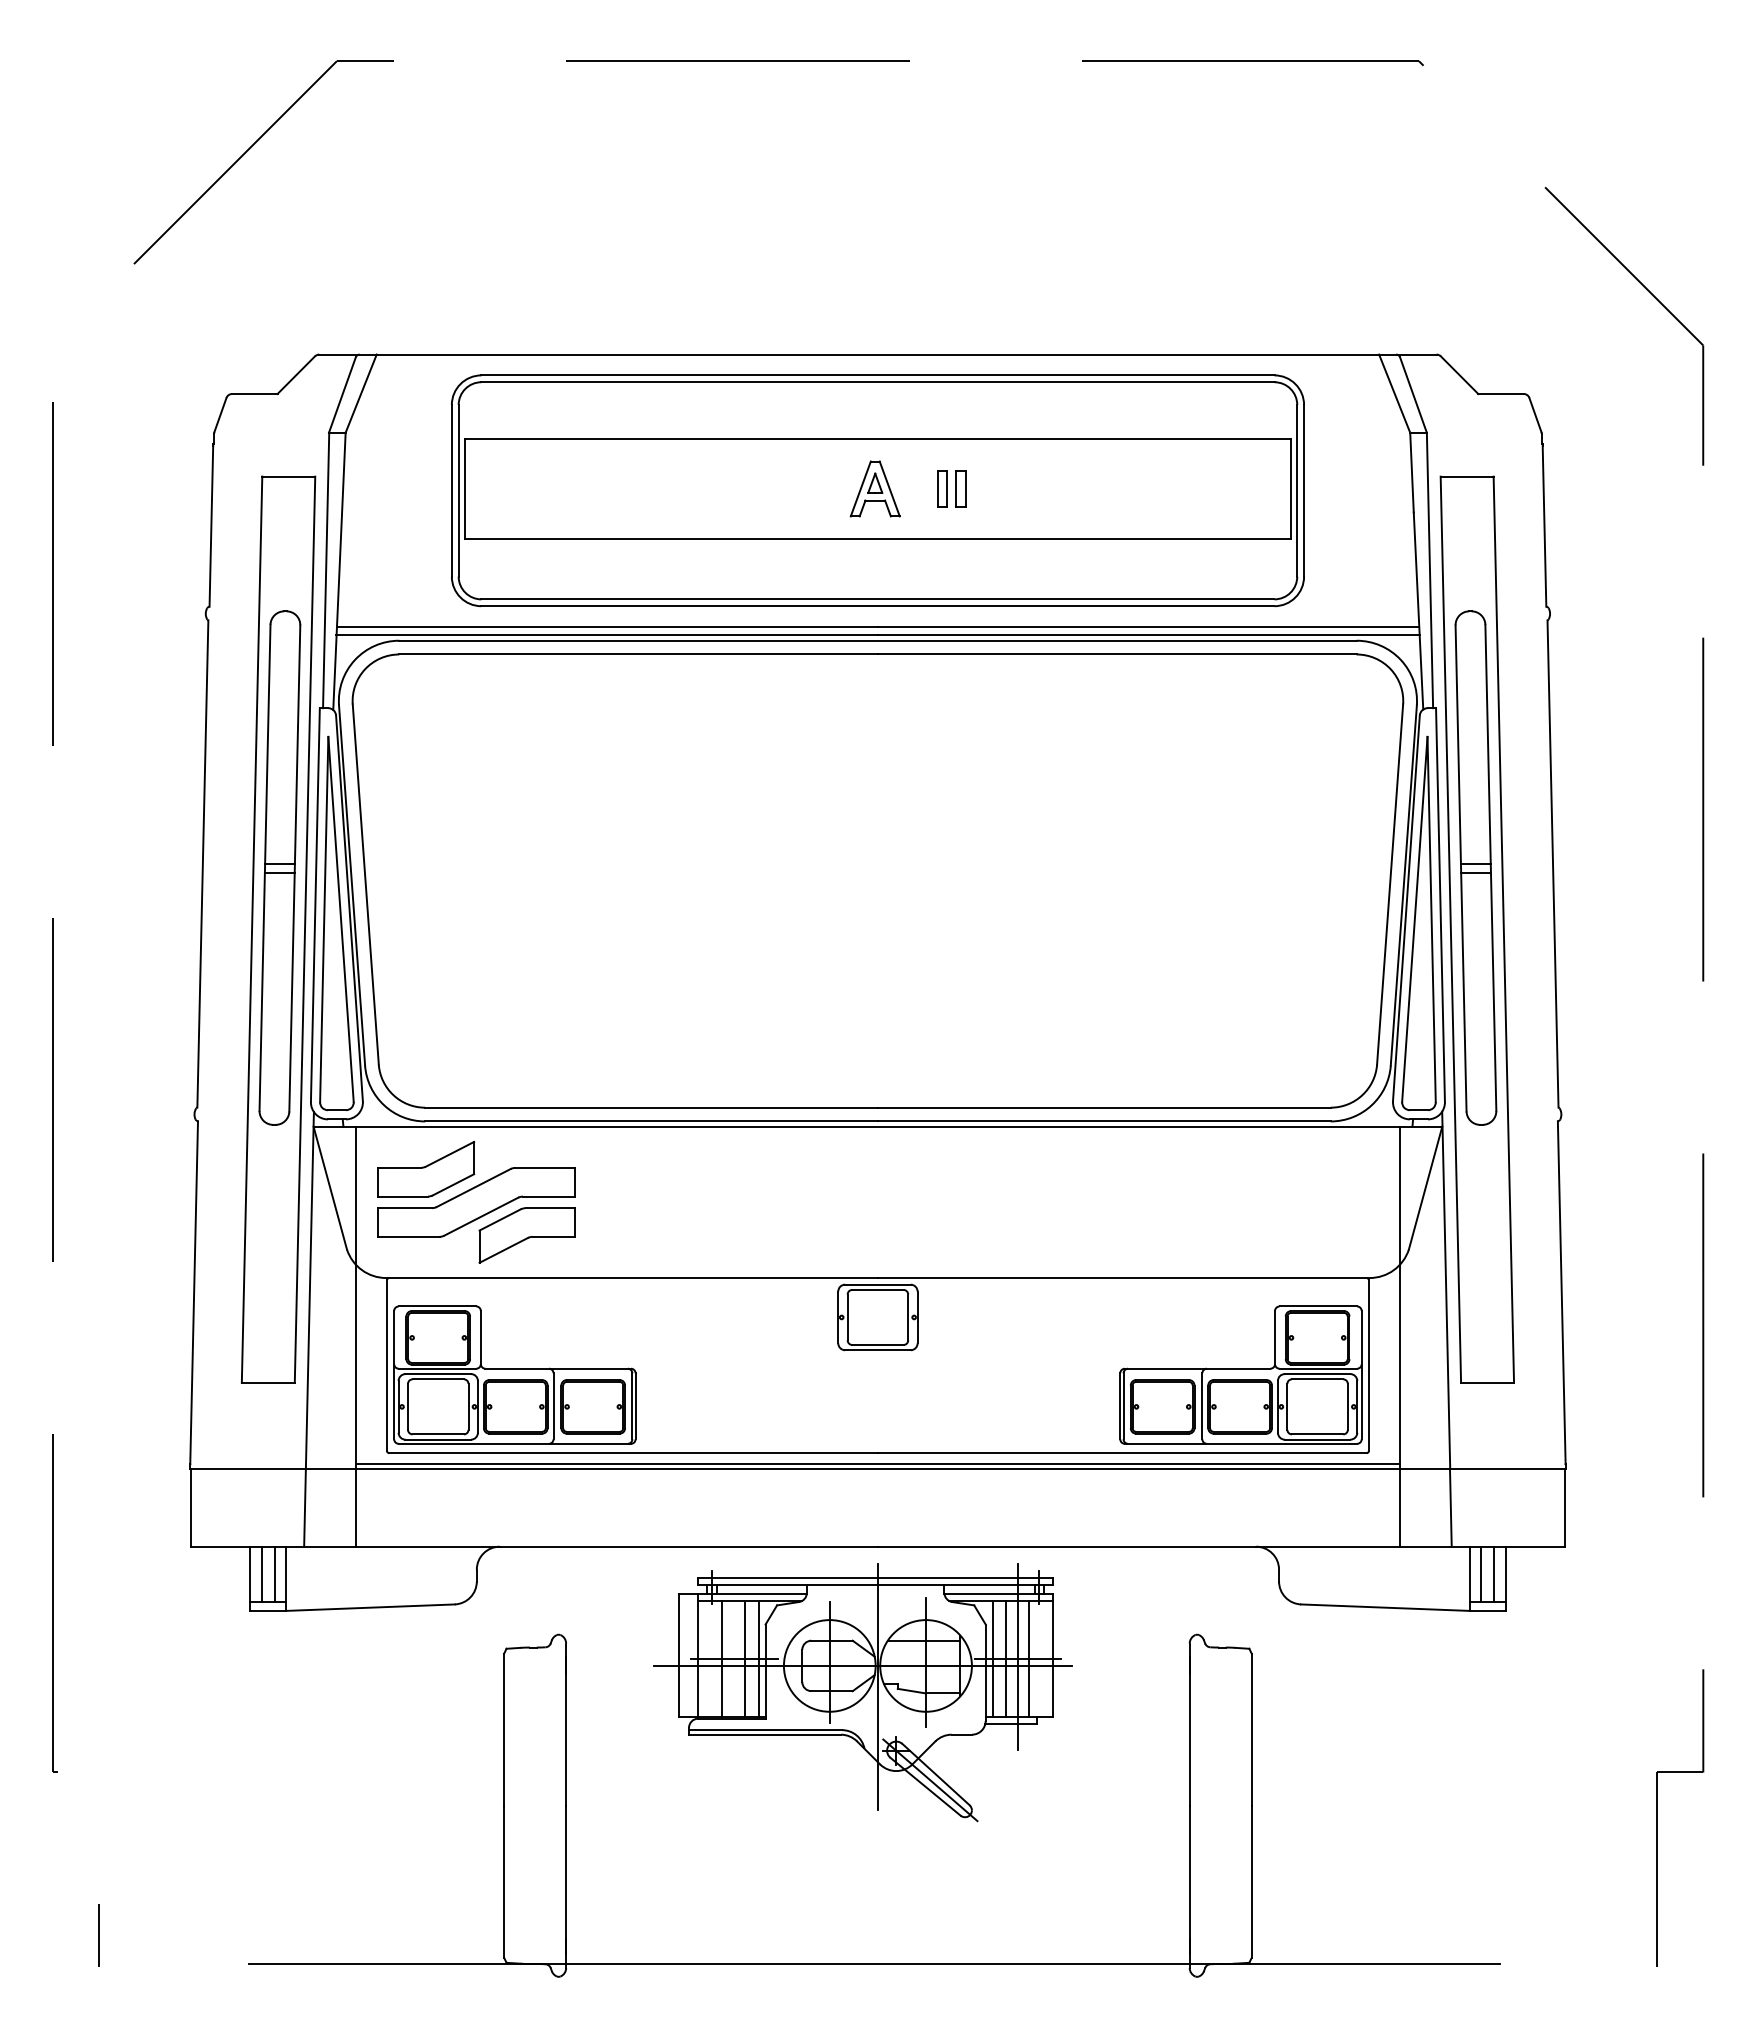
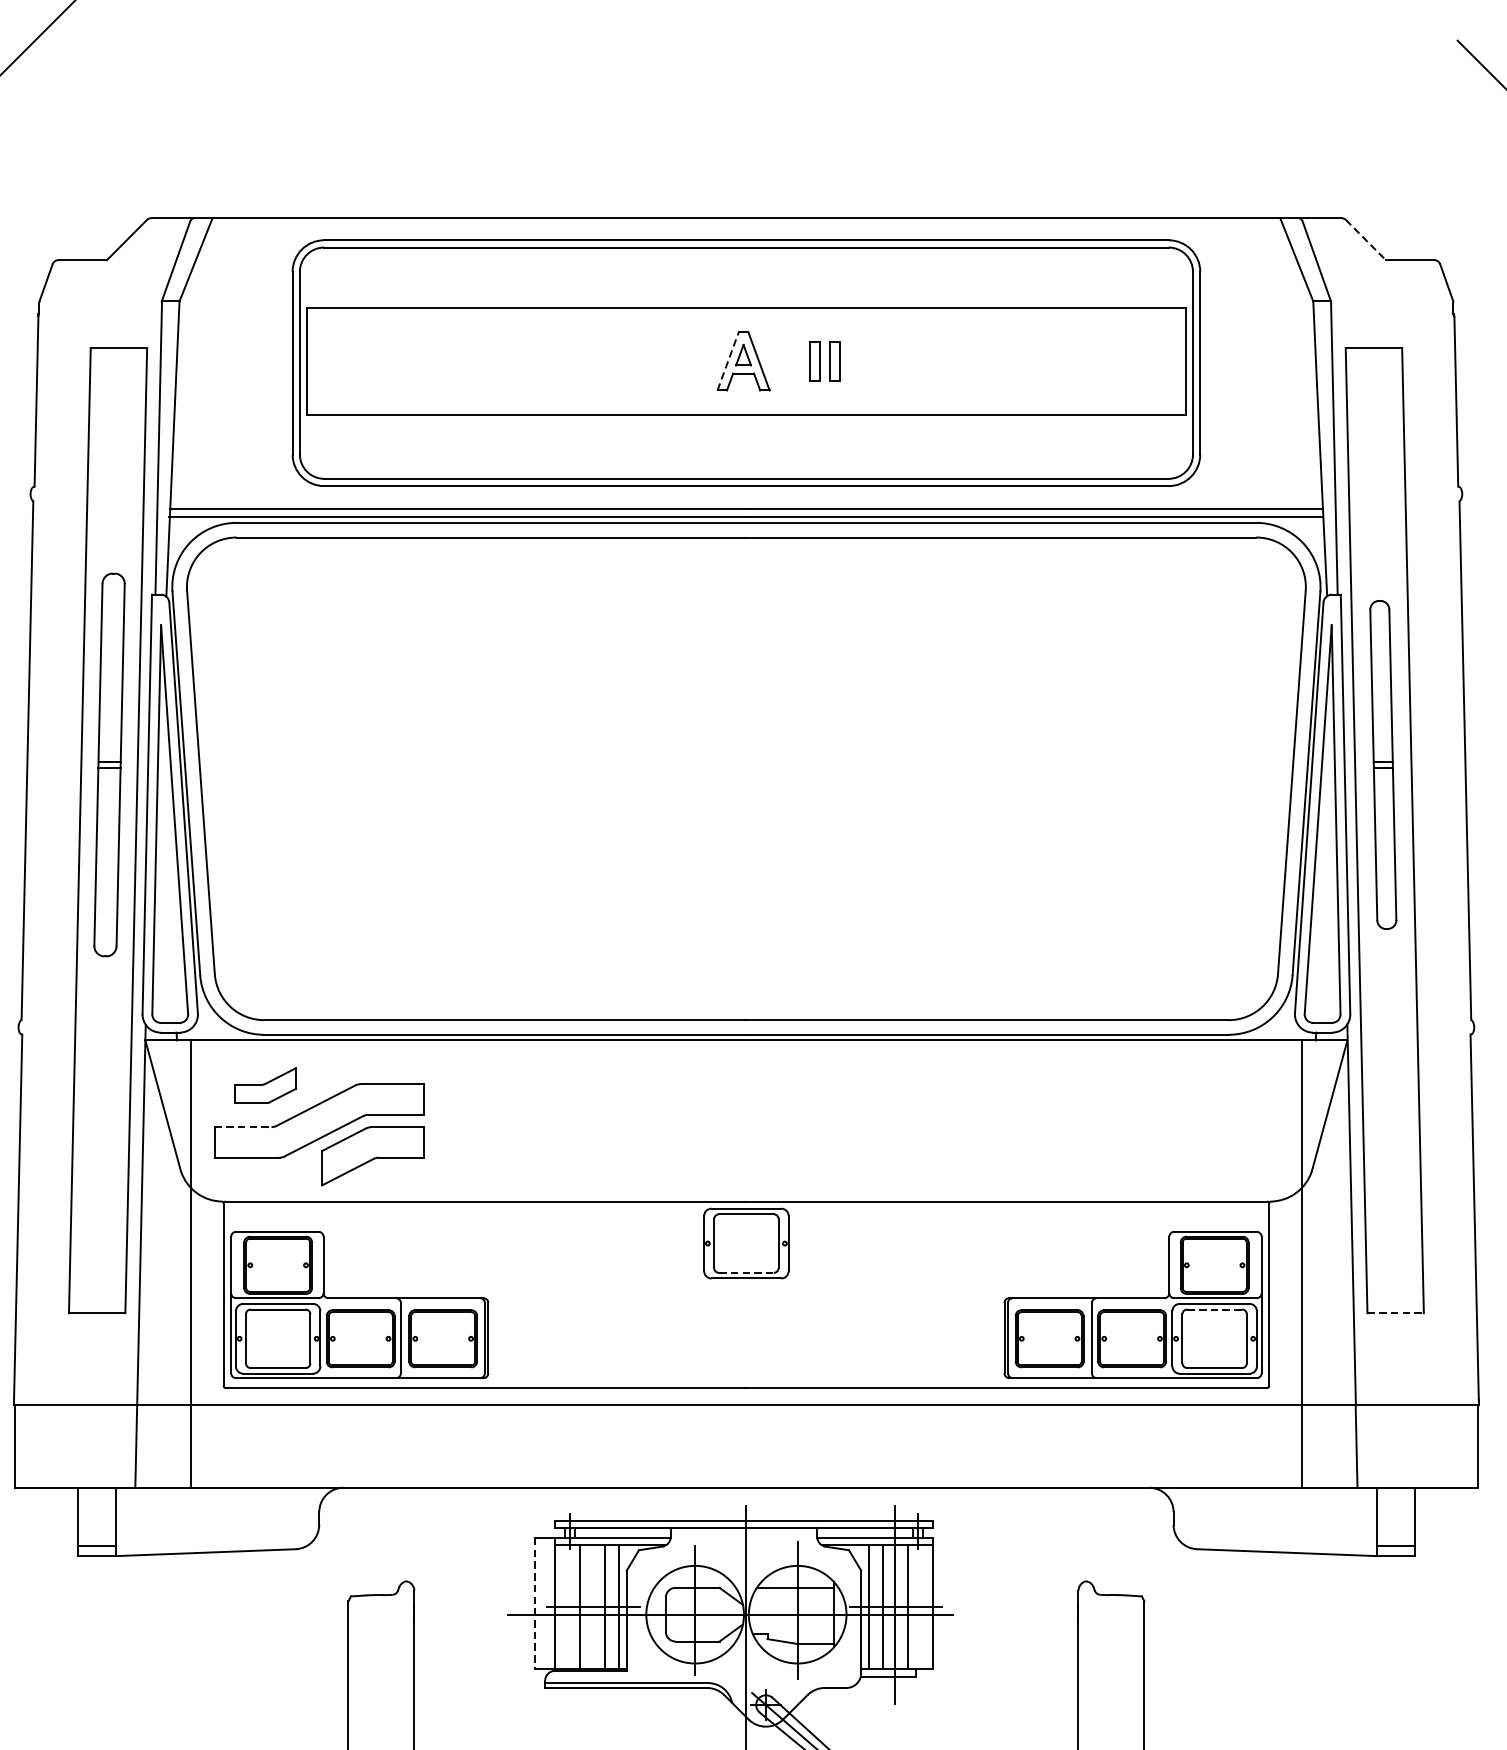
line: (1459, 375) -> (1365, 240), solid -> dashed
line: (860, 488) -> (727, 360), solid -> dashed
part: (279, 867) -> (109, 764), size x0.7
part: (1475, 867) -> (1382, 764), size x0.6
part: (426, 1168) -> (265, 1084), size x0.6
line: (405, 1208) -> (243, 1127), solid -> dashed
line: (877, 1344) -> (745, 1272), solid -> dashed
line: (1317, 1379) -> (1214, 1309), solid -> dashed
line: (1488, 1382) -> (1396, 1312), solid -> dashed
line: (877, 1464) -> (745, 1400), removed
line: (261, 1573) -> (89, 1516), removed
line: (274, 1573) -> (103, 1516), removed
line: (1481, 1573) -> (1389, 1516), removed
line: (1494, 1573) -> (1403, 1516), removed
line: (679, 1655) -> (535, 1603), solid -> dashed

